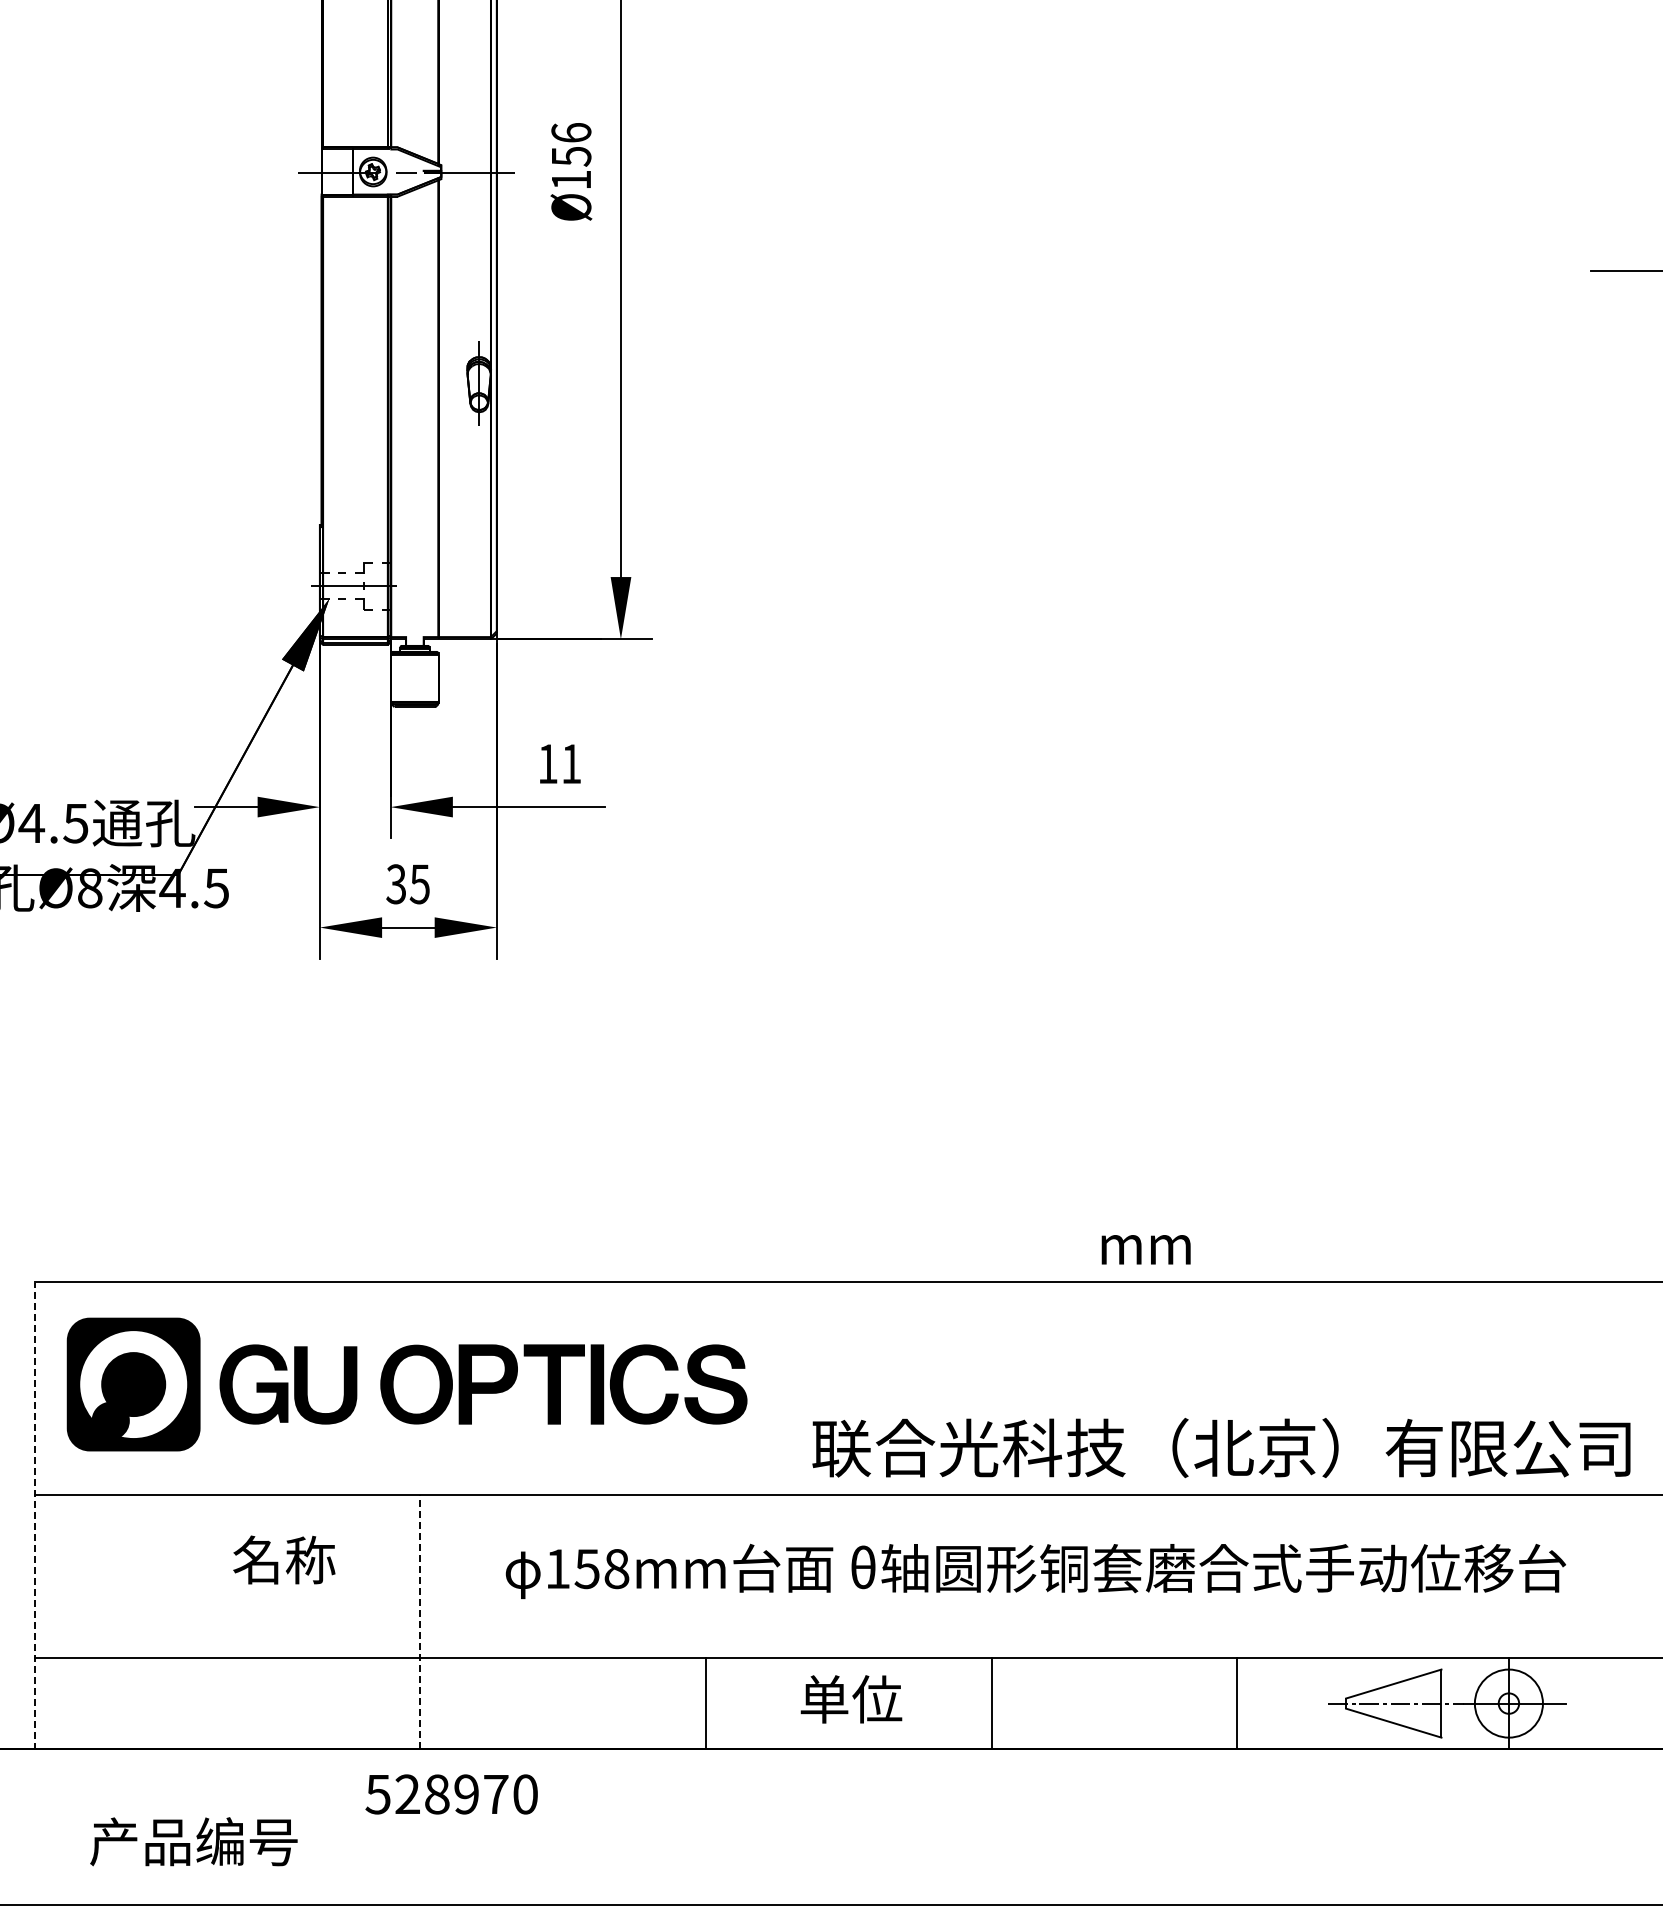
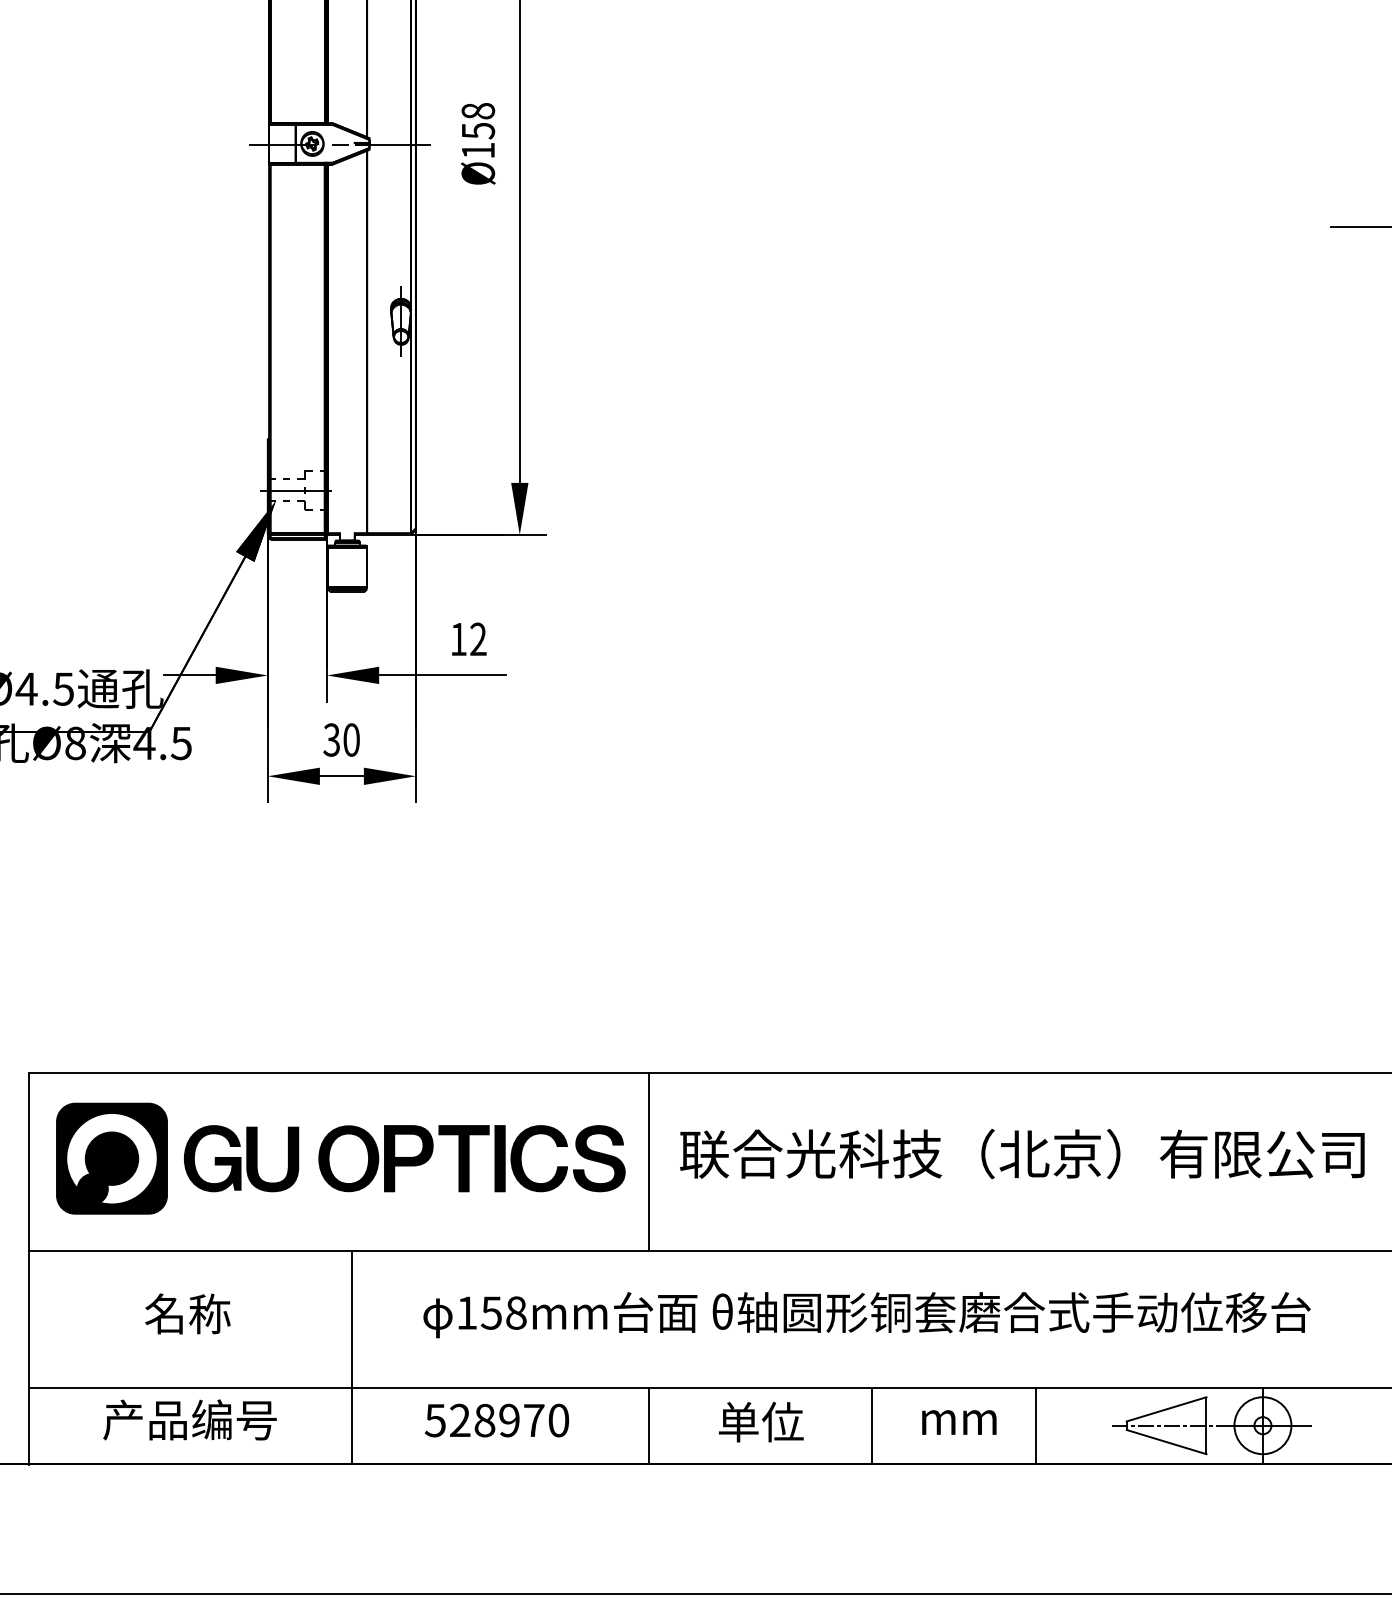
text: (571, 132) -> (478, 110), Ø156 -> Ø158
text: (571, 763) -> (478, 638), 11 -> 12
text: (419, 884) -> (351, 740), 35 -> 30
text: (1145, 1249) -> (958, 1422), moved
line: (775, 1387) -> (649, 1161), added
text: (1221, 1448) -> (1022, 1154), moved
line: (34, 1516) -> (28, 1269), dashed -> solid
text: (284, 1559) -> (188, 1313), moved
line: (419, 1621) -> (351, 1357), dashed -> solid
text: (851, 1699) -> (761, 1422), moved
line: (705, 1703) -> (649, 1425), moved
line: (991, 1703) -> (871, 1425), moved
text: (451, 1794) -> (496, 1420), moved
text: (193, 1841) -> (189, 1419), moved

